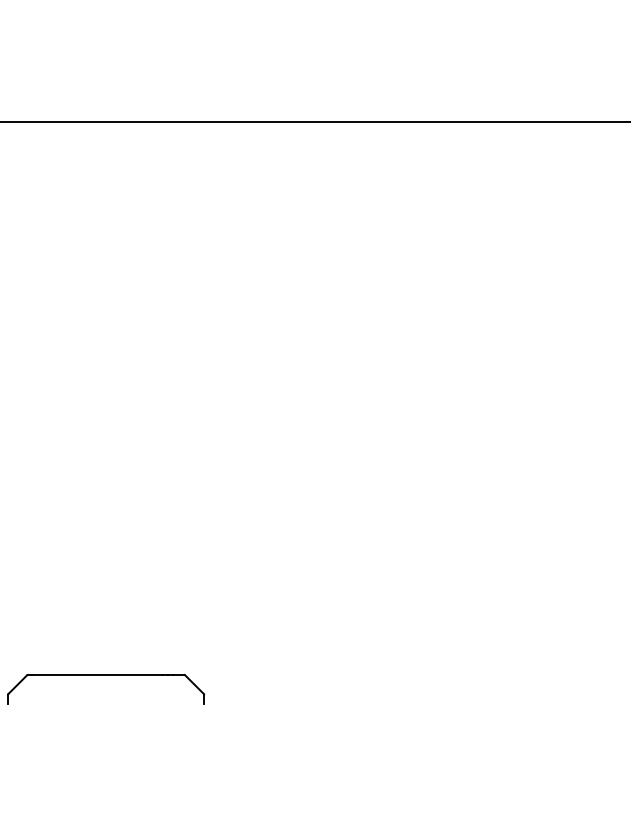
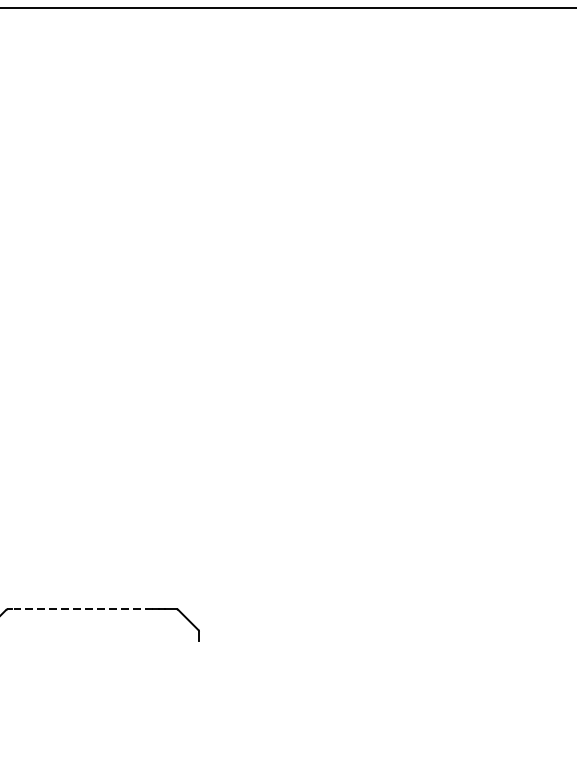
line: (97, 674) -> (82, 609), solid -> dashed

